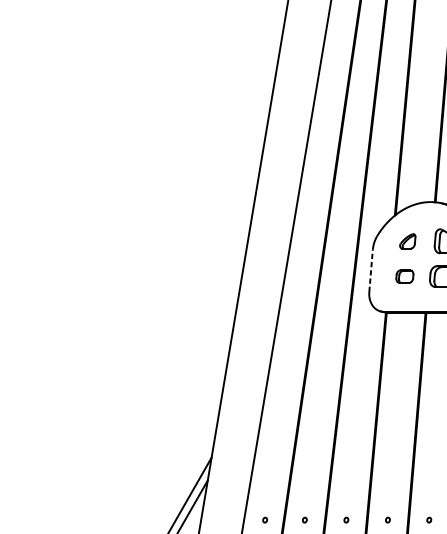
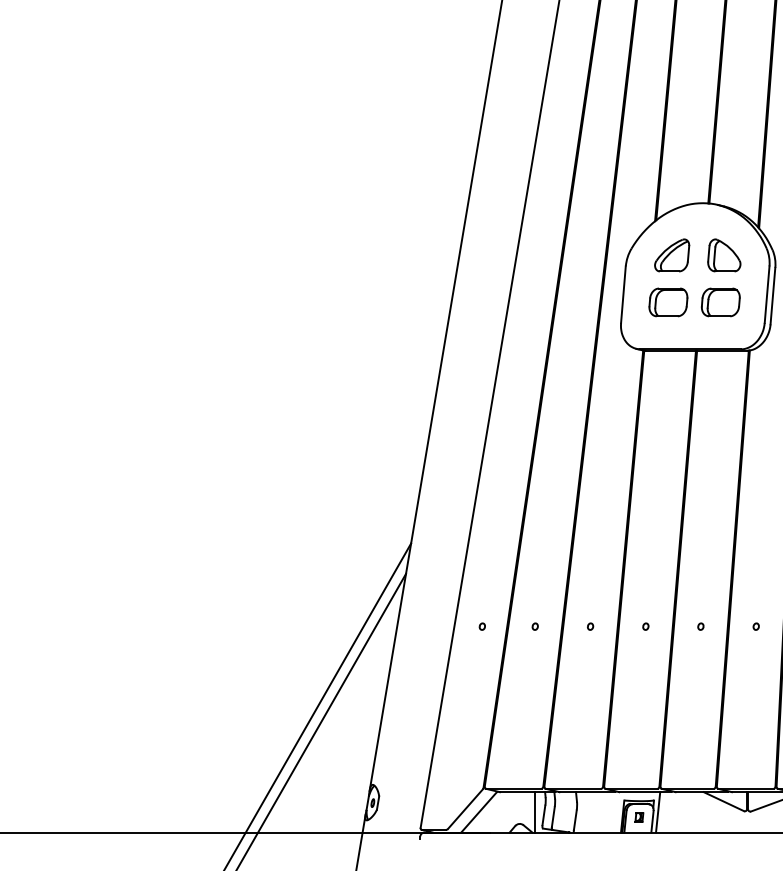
part: (407, 241) -> (672, 255), size x1.67
line: (371, 270) -> (623, 294), dashed -> solid
part: (404, 276) -> (668, 302), size x1.67

